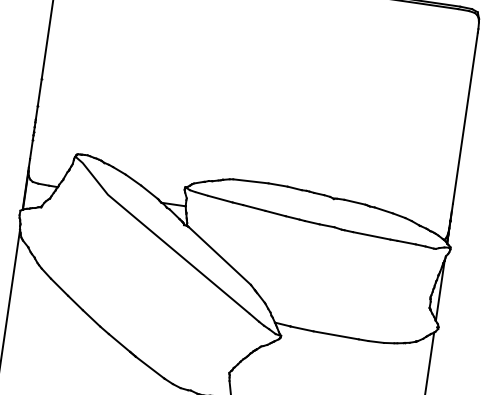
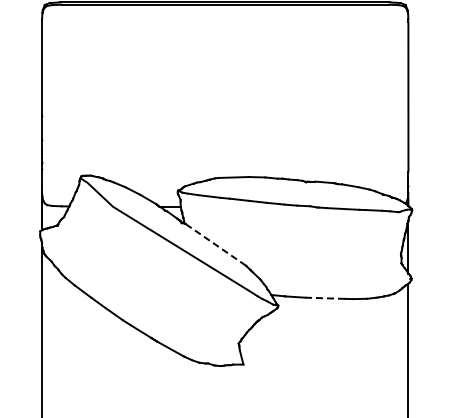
line: (220, 256) -> (216, 245), solid -> dashed
line: (336, 335) -> (325, 298), solid -> dashed

